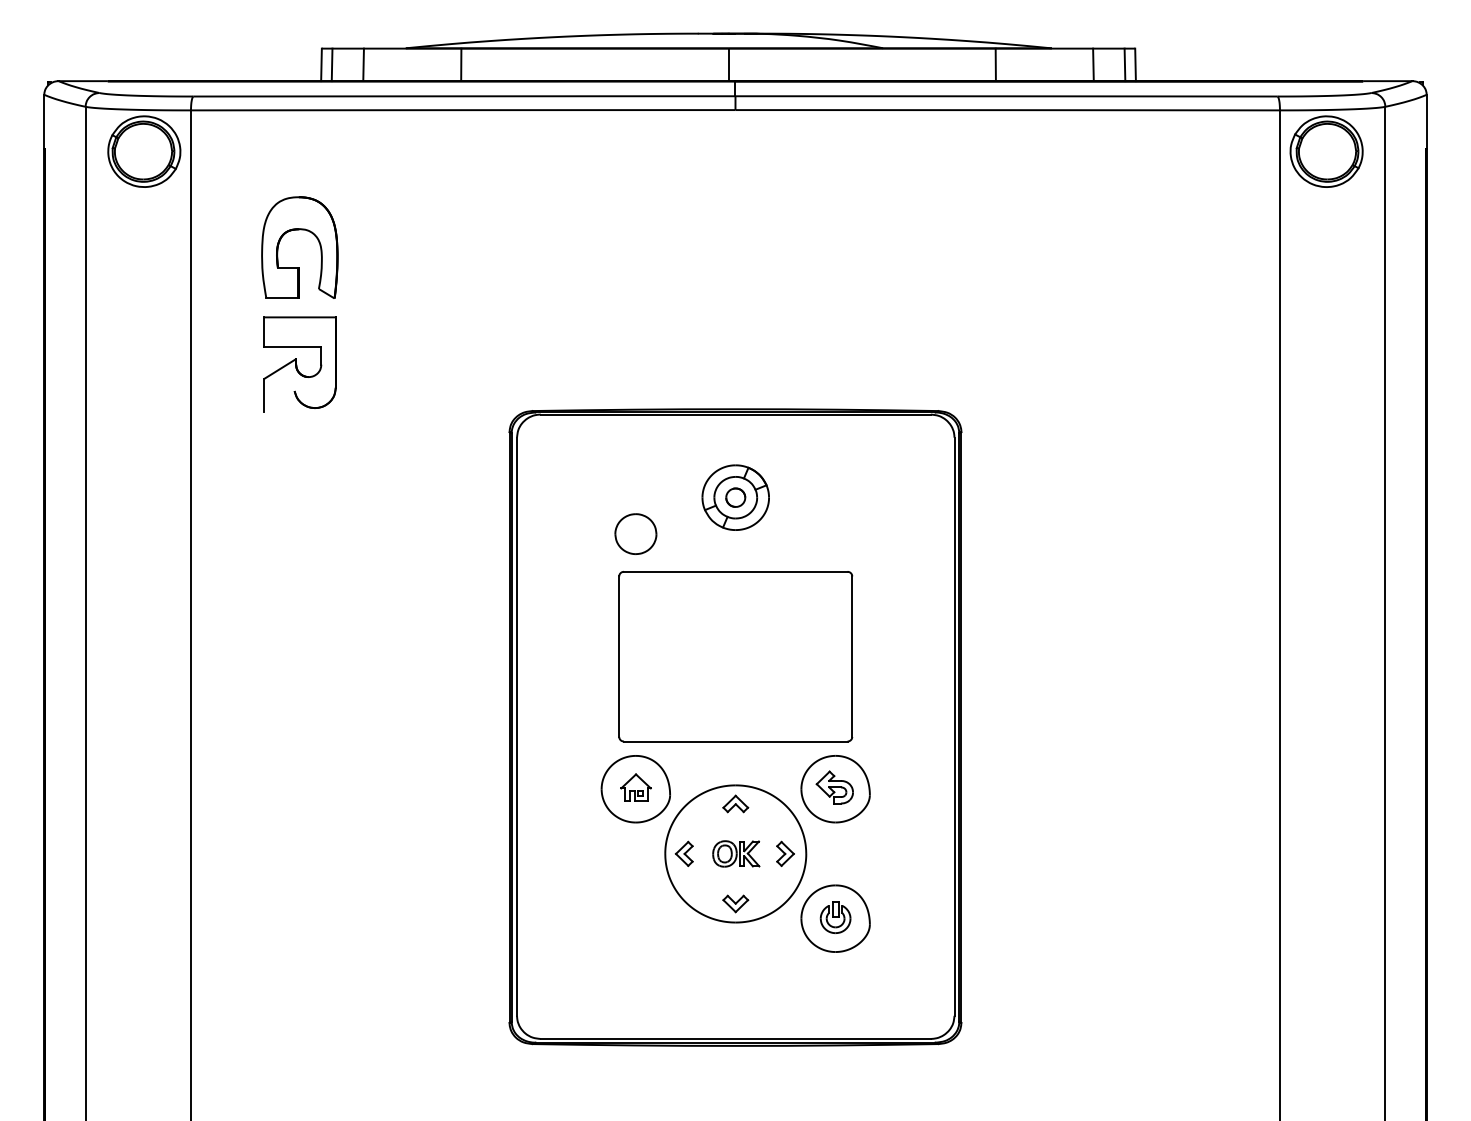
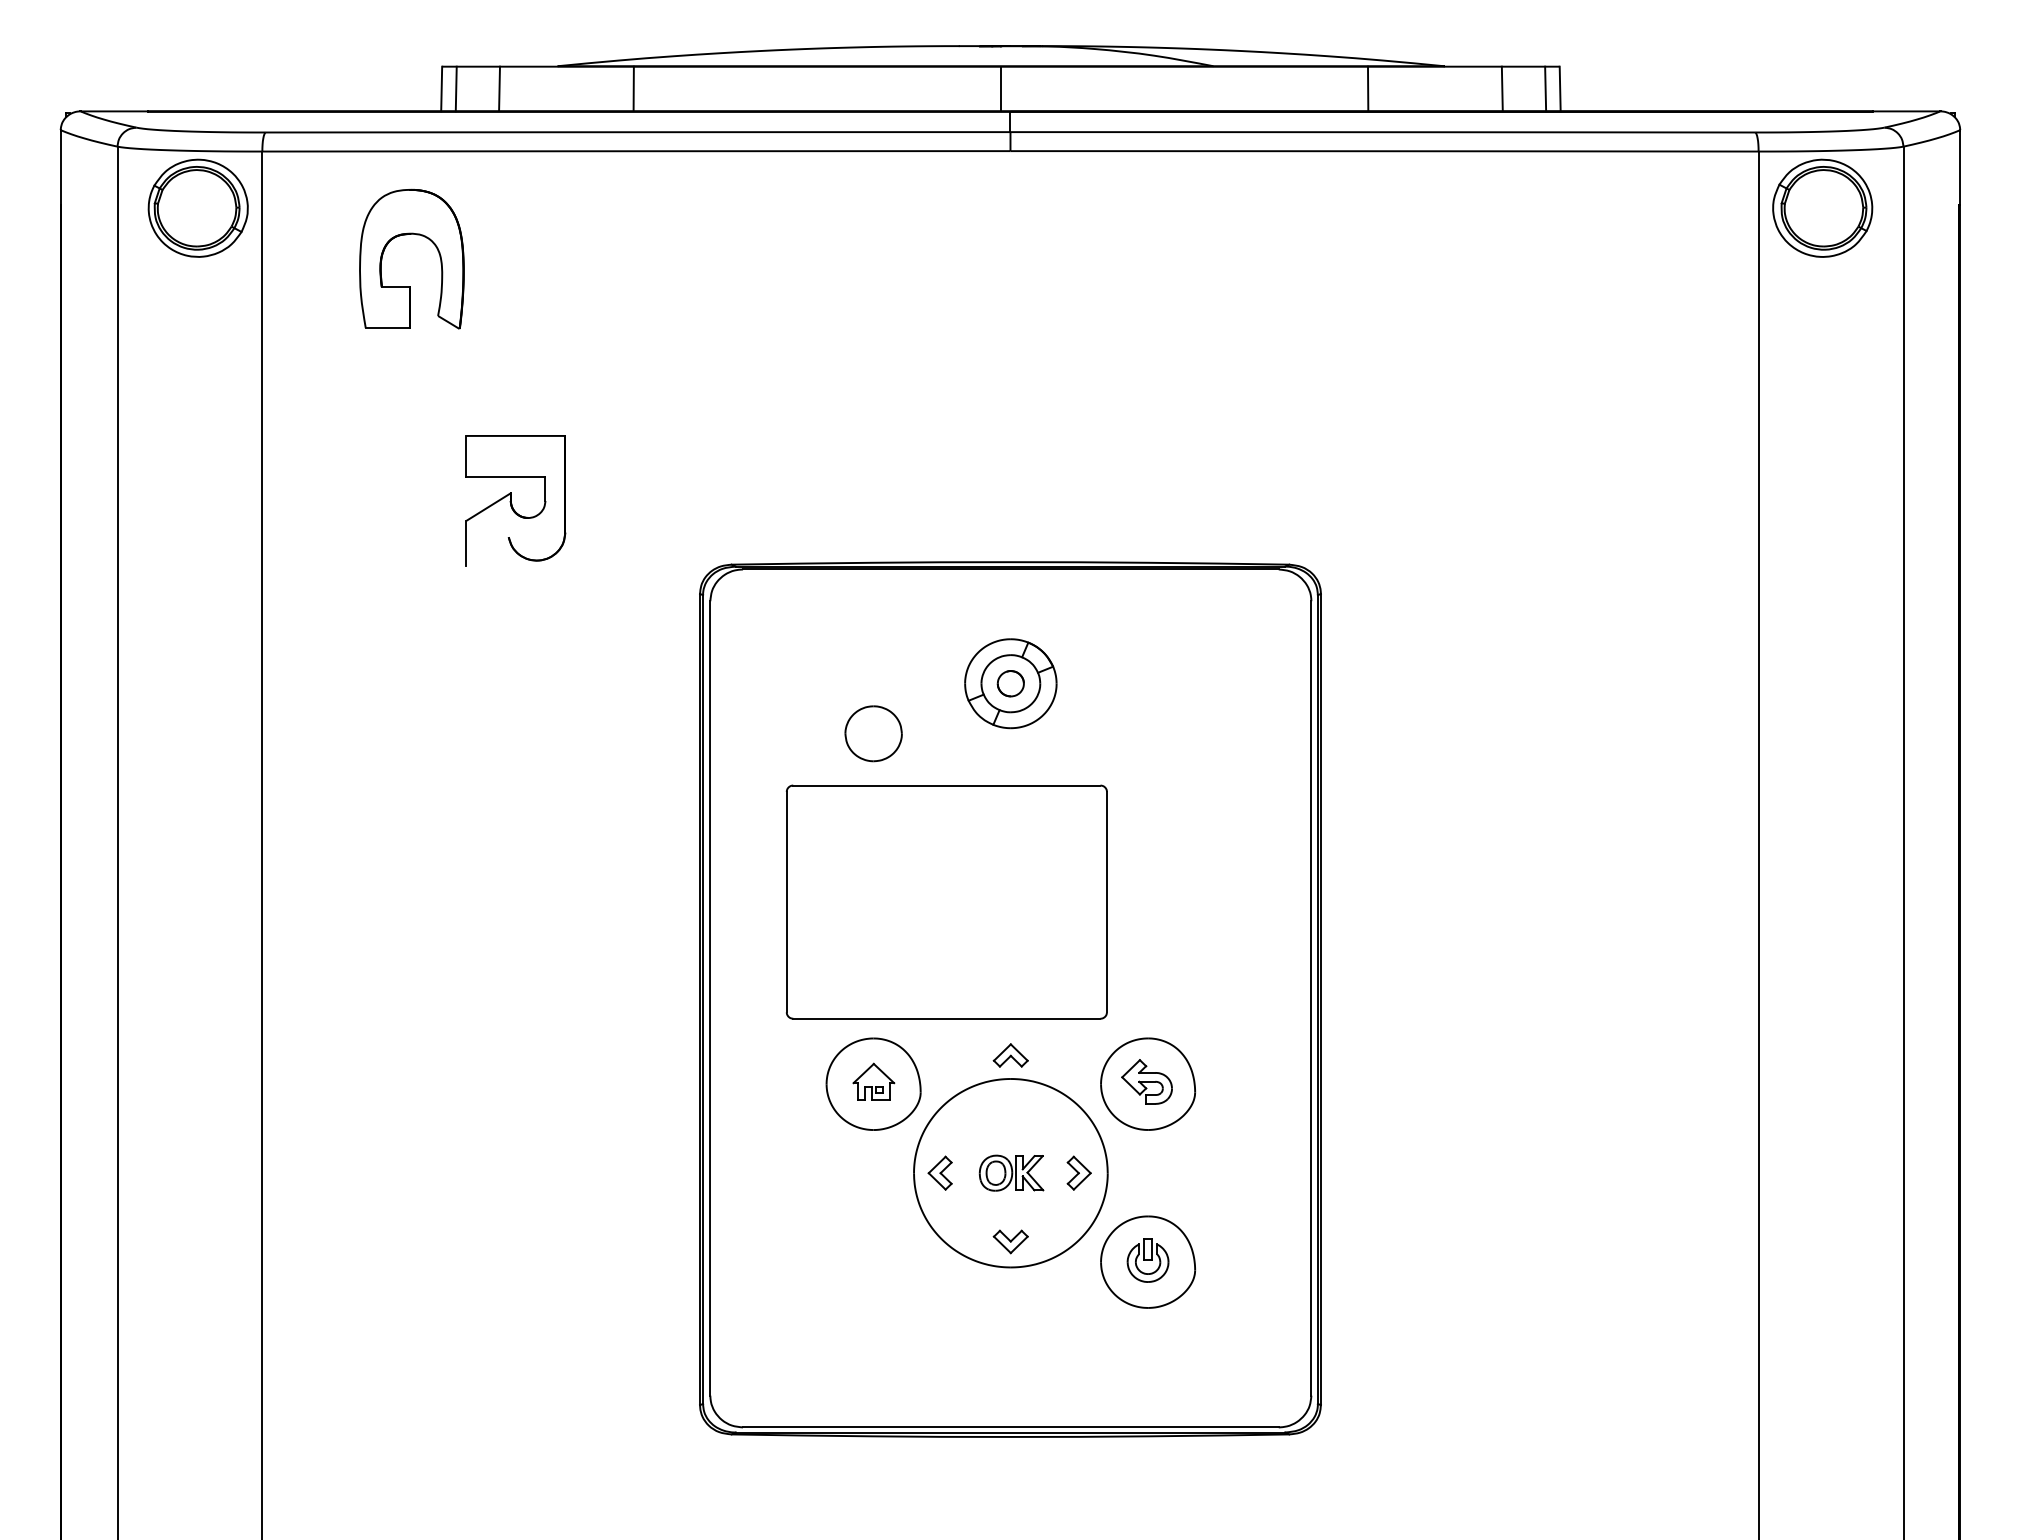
part: (295, 230) -> (406, 235), moved
part: (299, 364) -> (515, 500), moved
part: (735, 656) -> (946, 901), moved
part: (735, 803) -> (1010, 1055), moved

